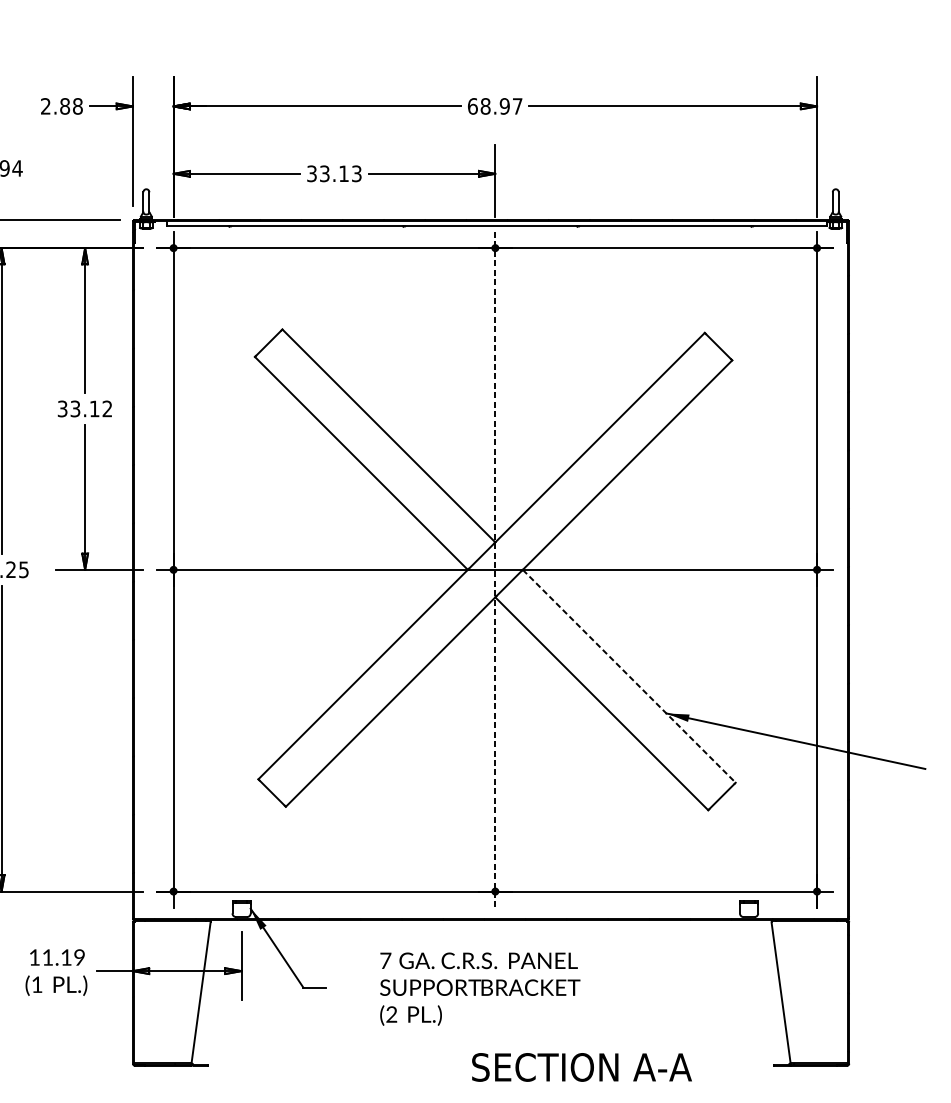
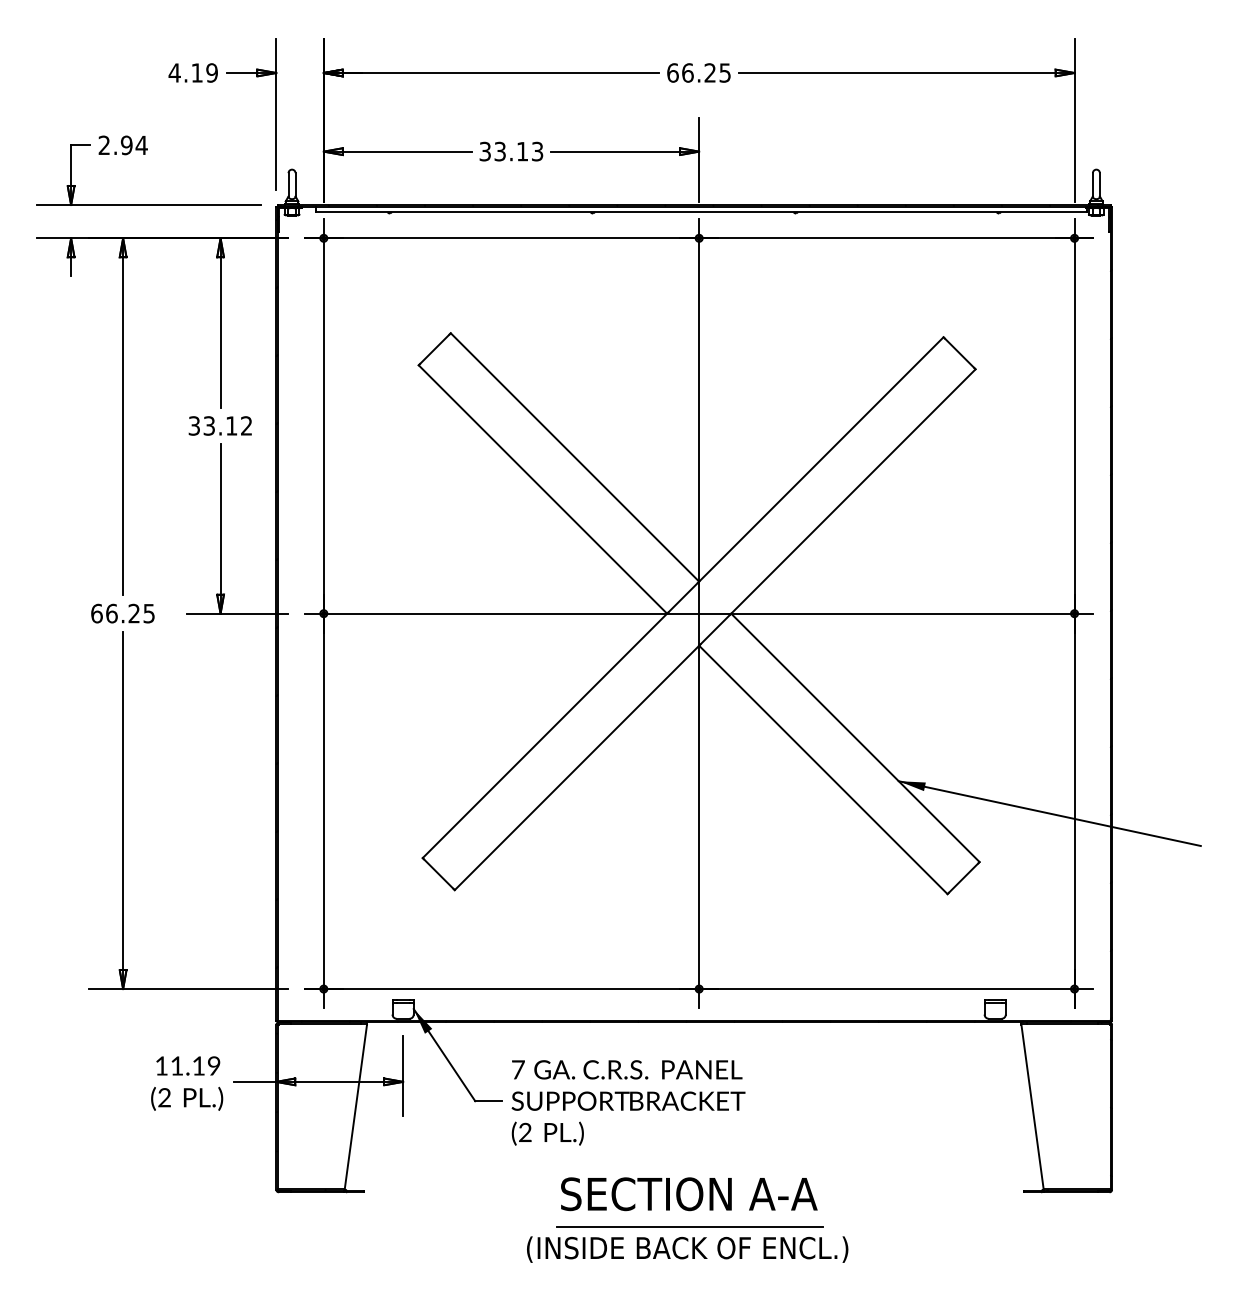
text: (61, 106) -> (192, 72), 2.88 -> 4.19
text: (501, 106) -> (706, 72), 68.97 -> 66.25
line: (495, 570) -> (699, 614), dashed -> solid
line: (629, 675) -> (855, 737), dashed -> solid
text: (37, 984) -> (164, 1097), (1 -> (2
text: (480, 988) -> (628, 1102), moved
text: (582, 1067) -> (689, 1194), moved
line: (487, 1095) -> (689, 1226), added

